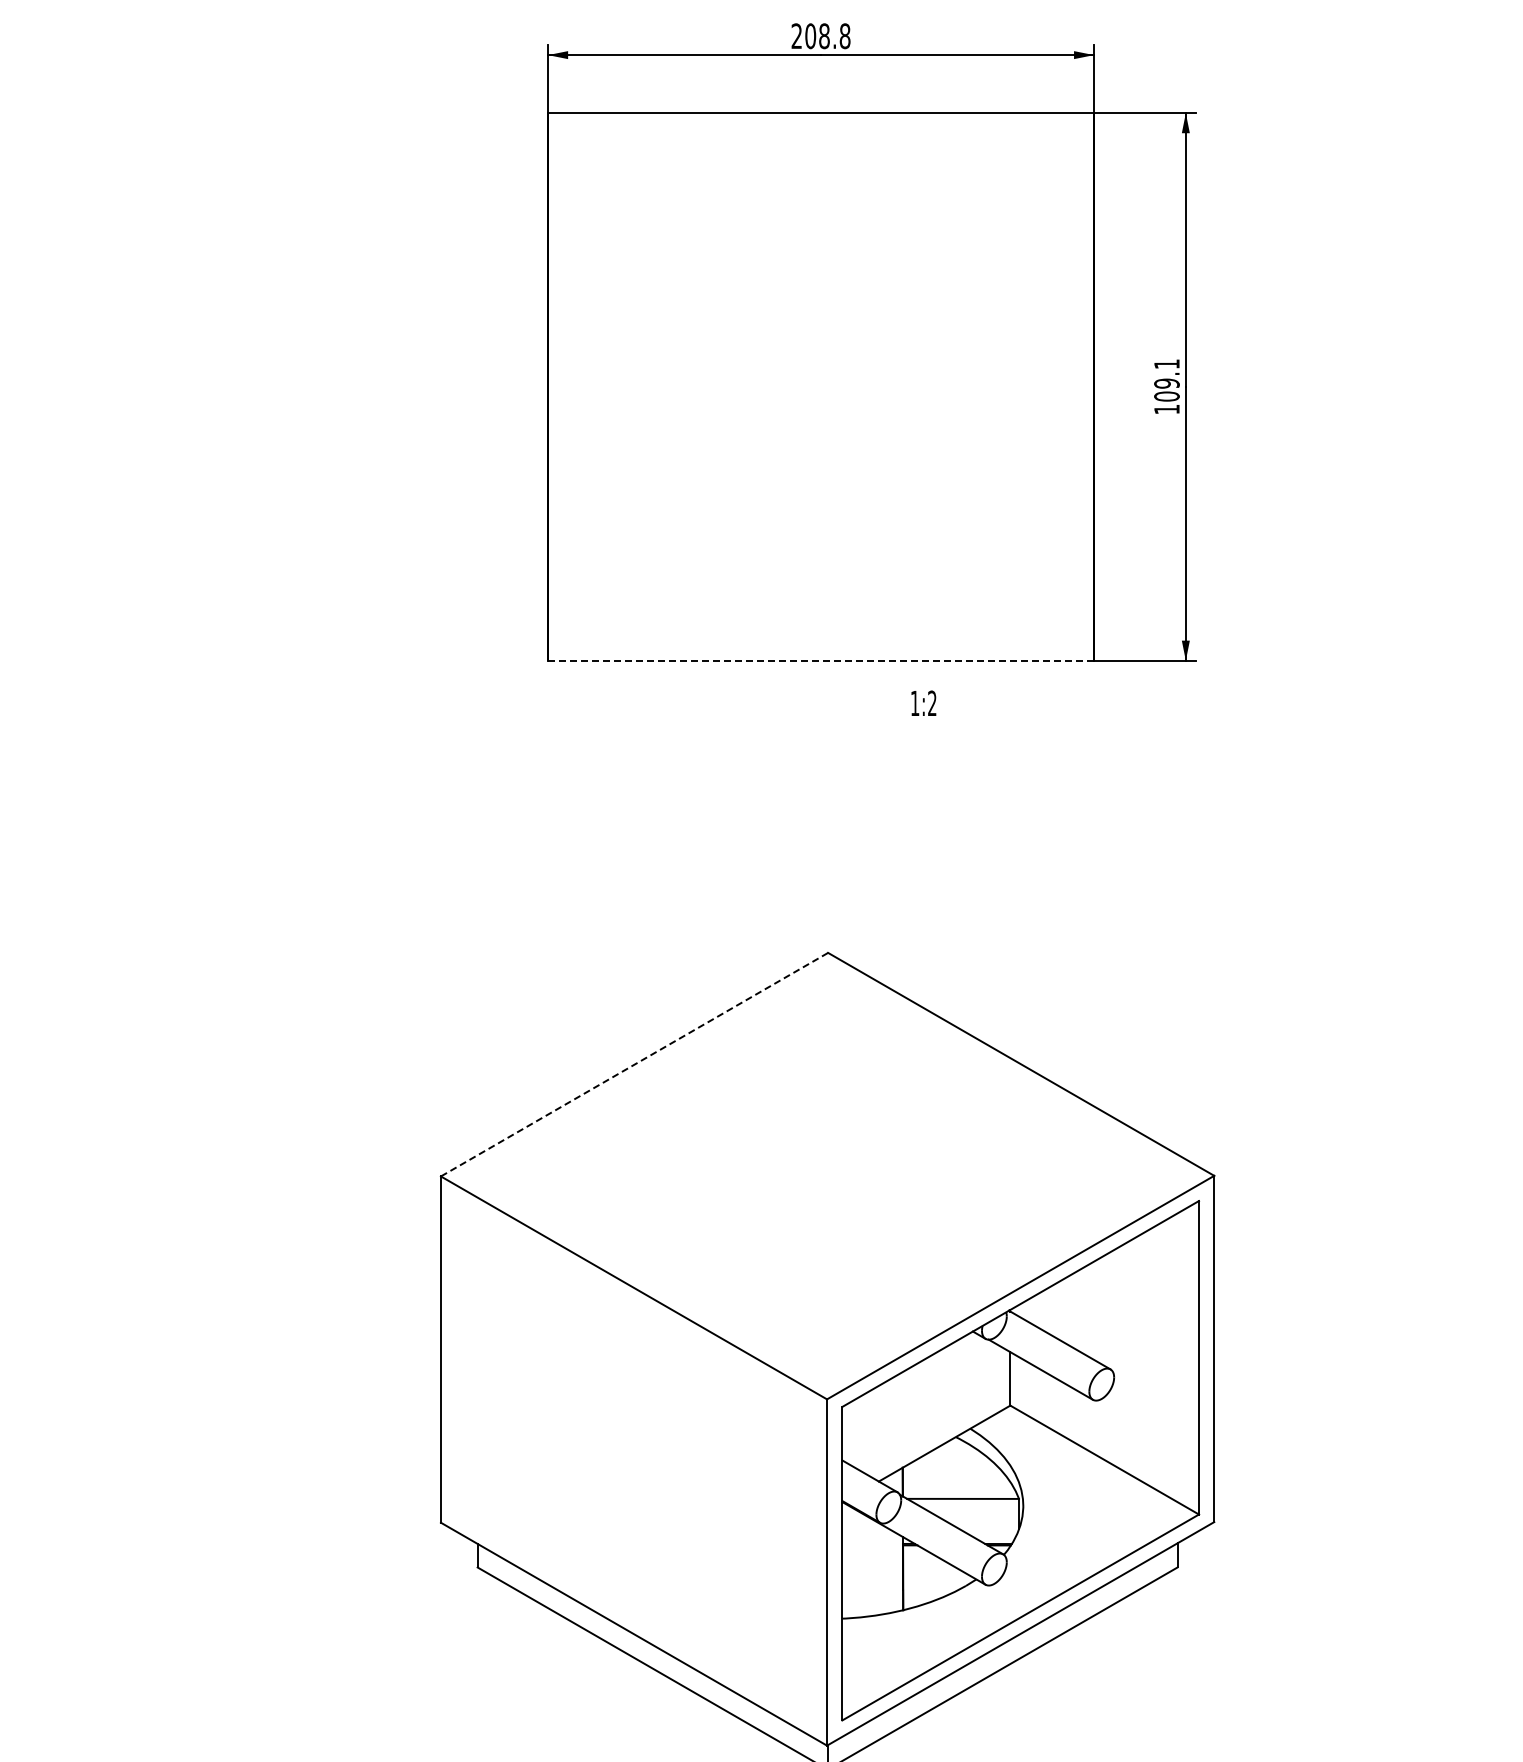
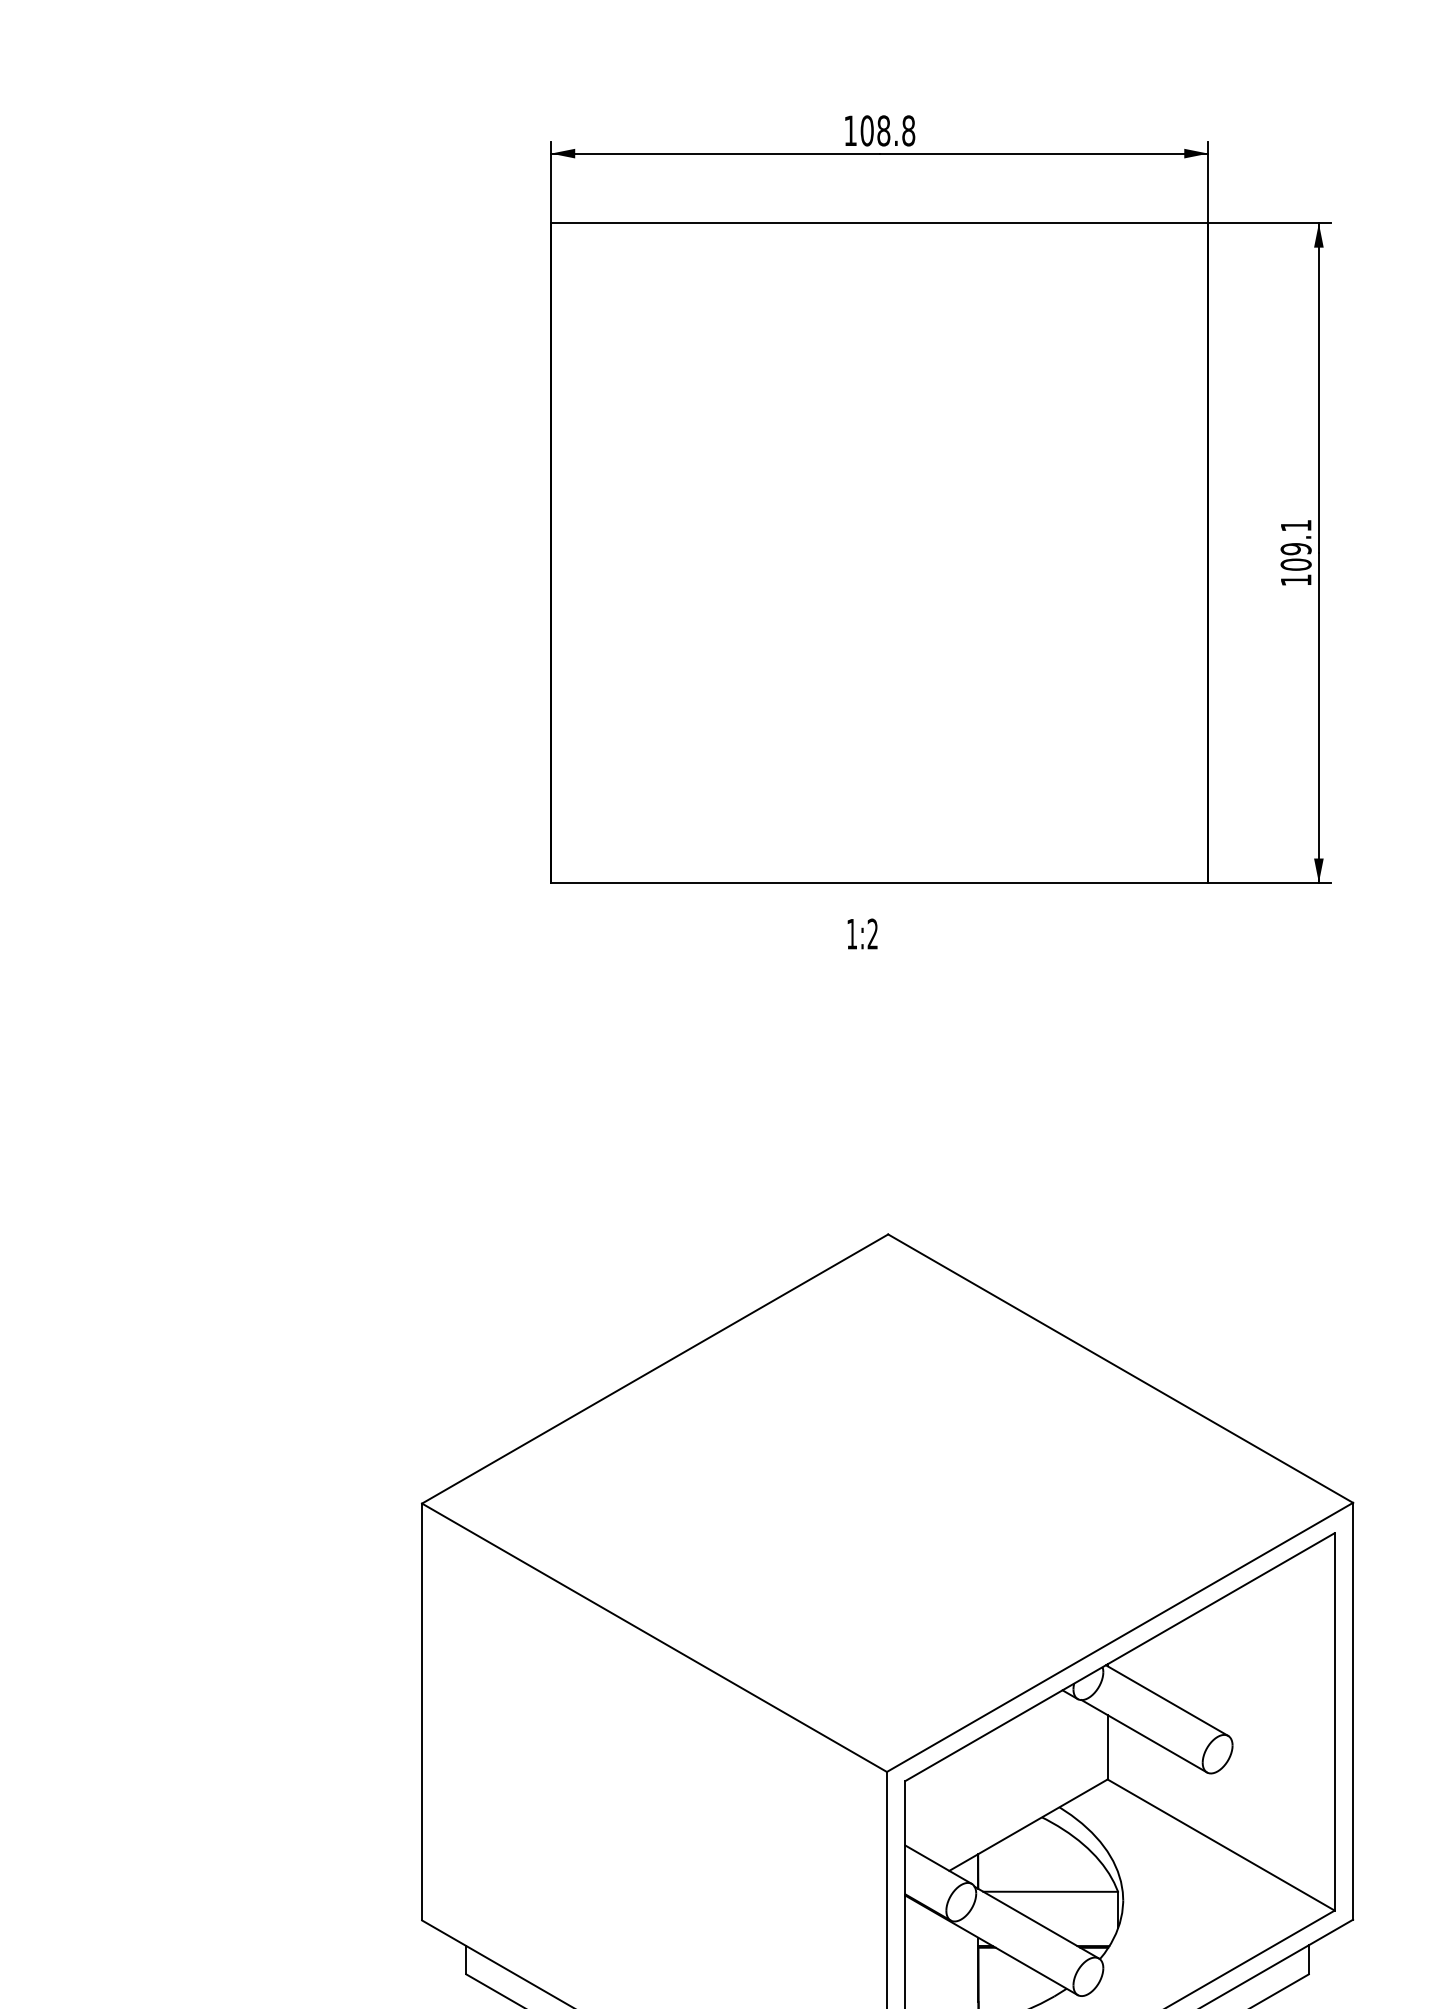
text: (796, 35) -> (850, 129), 208.8 -> 108.8
line: (820, 660) -> (879, 882), dashed -> solid
text: (923, 702) -> (862, 933), moved
line: (634, 1064) -> (655, 1368), dashed -> solid

